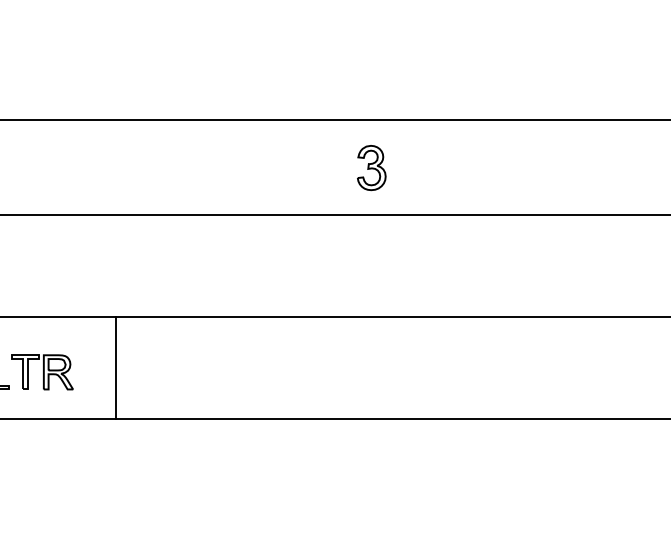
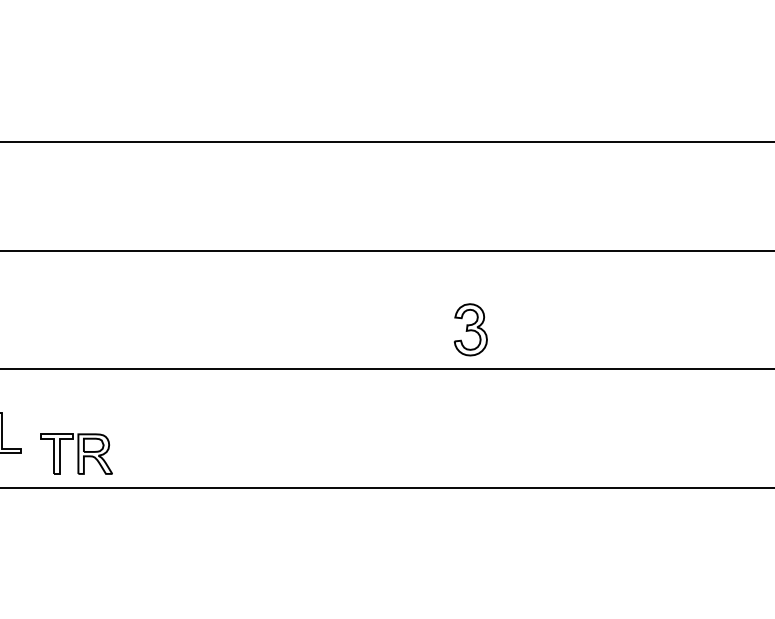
part: (371, 168) -> (470, 330), moved
line: (115, 368) -> (144, 428), removed
part: (42, 372) -> (76, 454), moved

